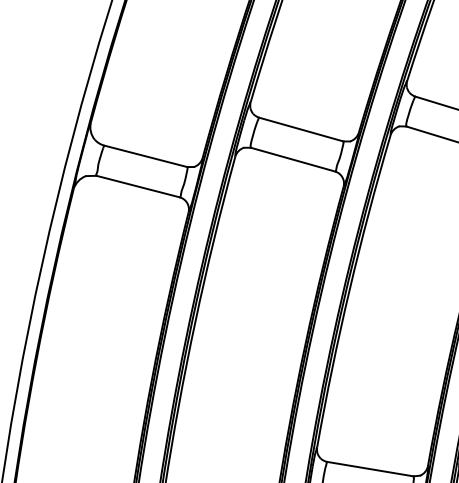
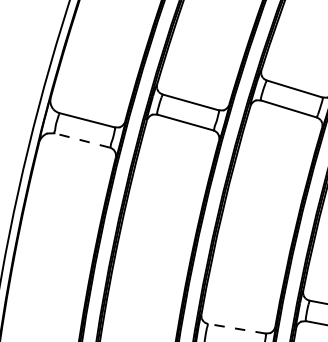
line: (138, 186) -> (82, 140), solid -> dashed
line: (369, 468) -> (236, 328), solid -> dashed

